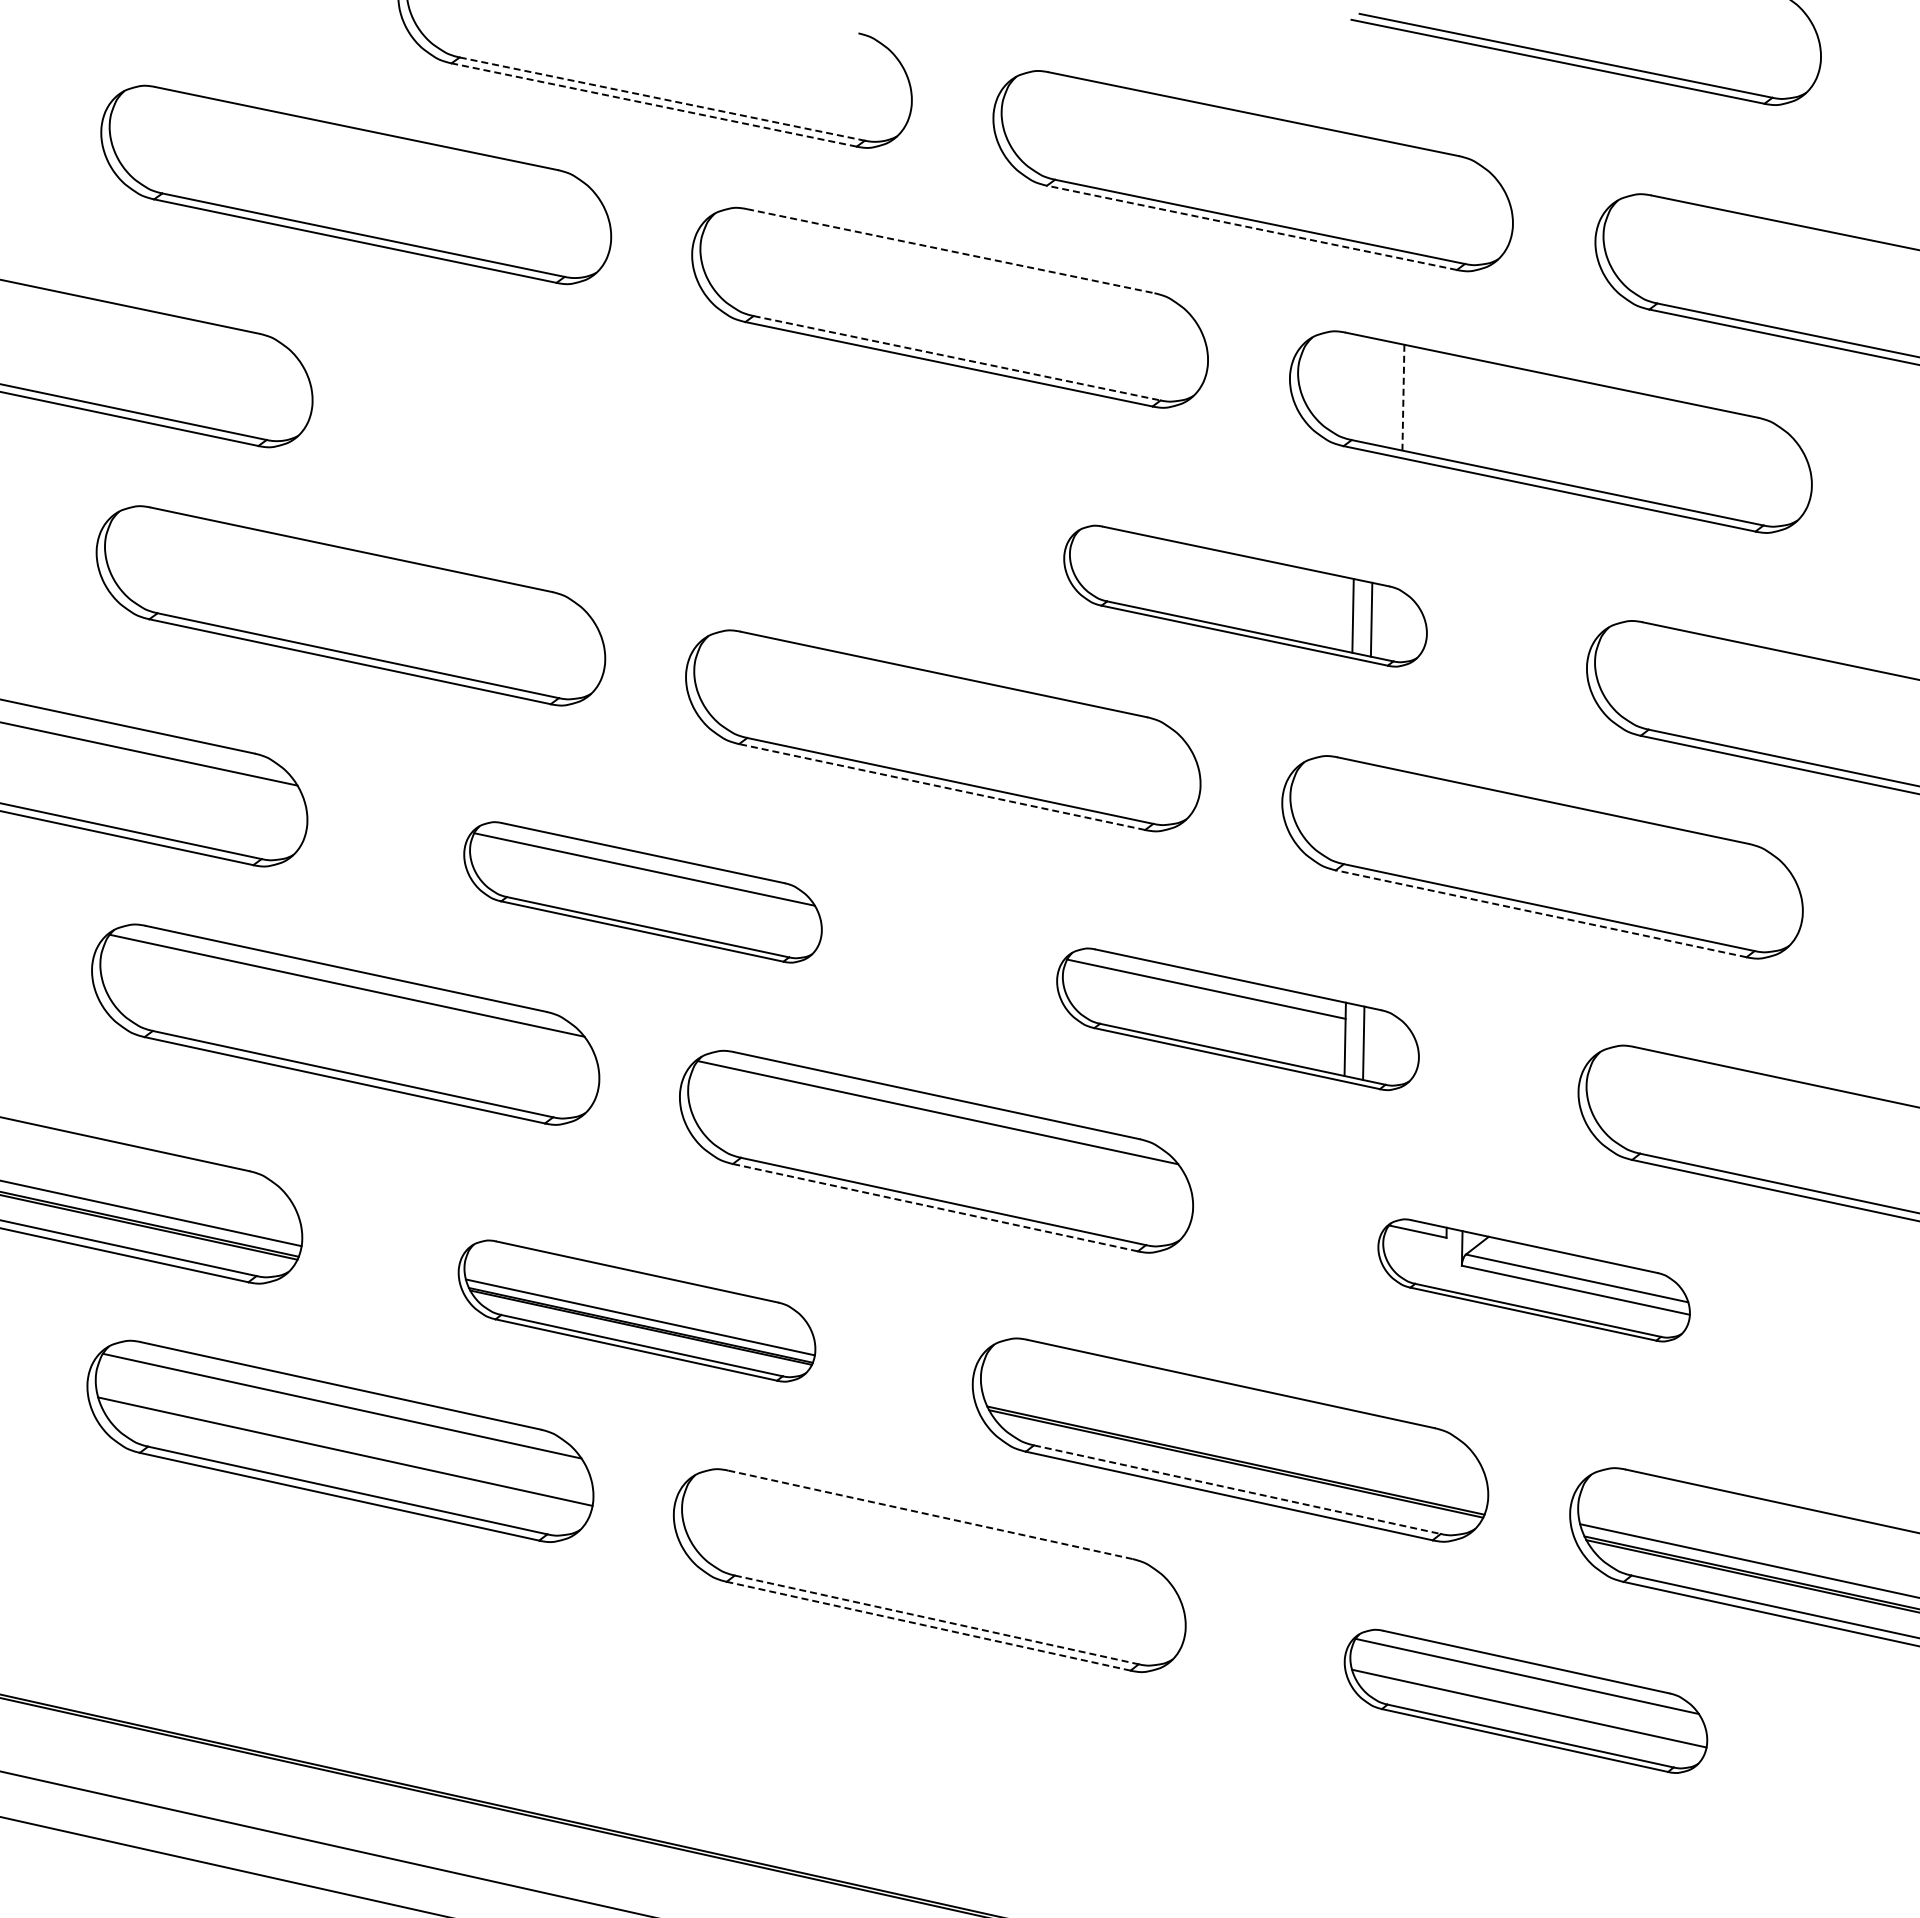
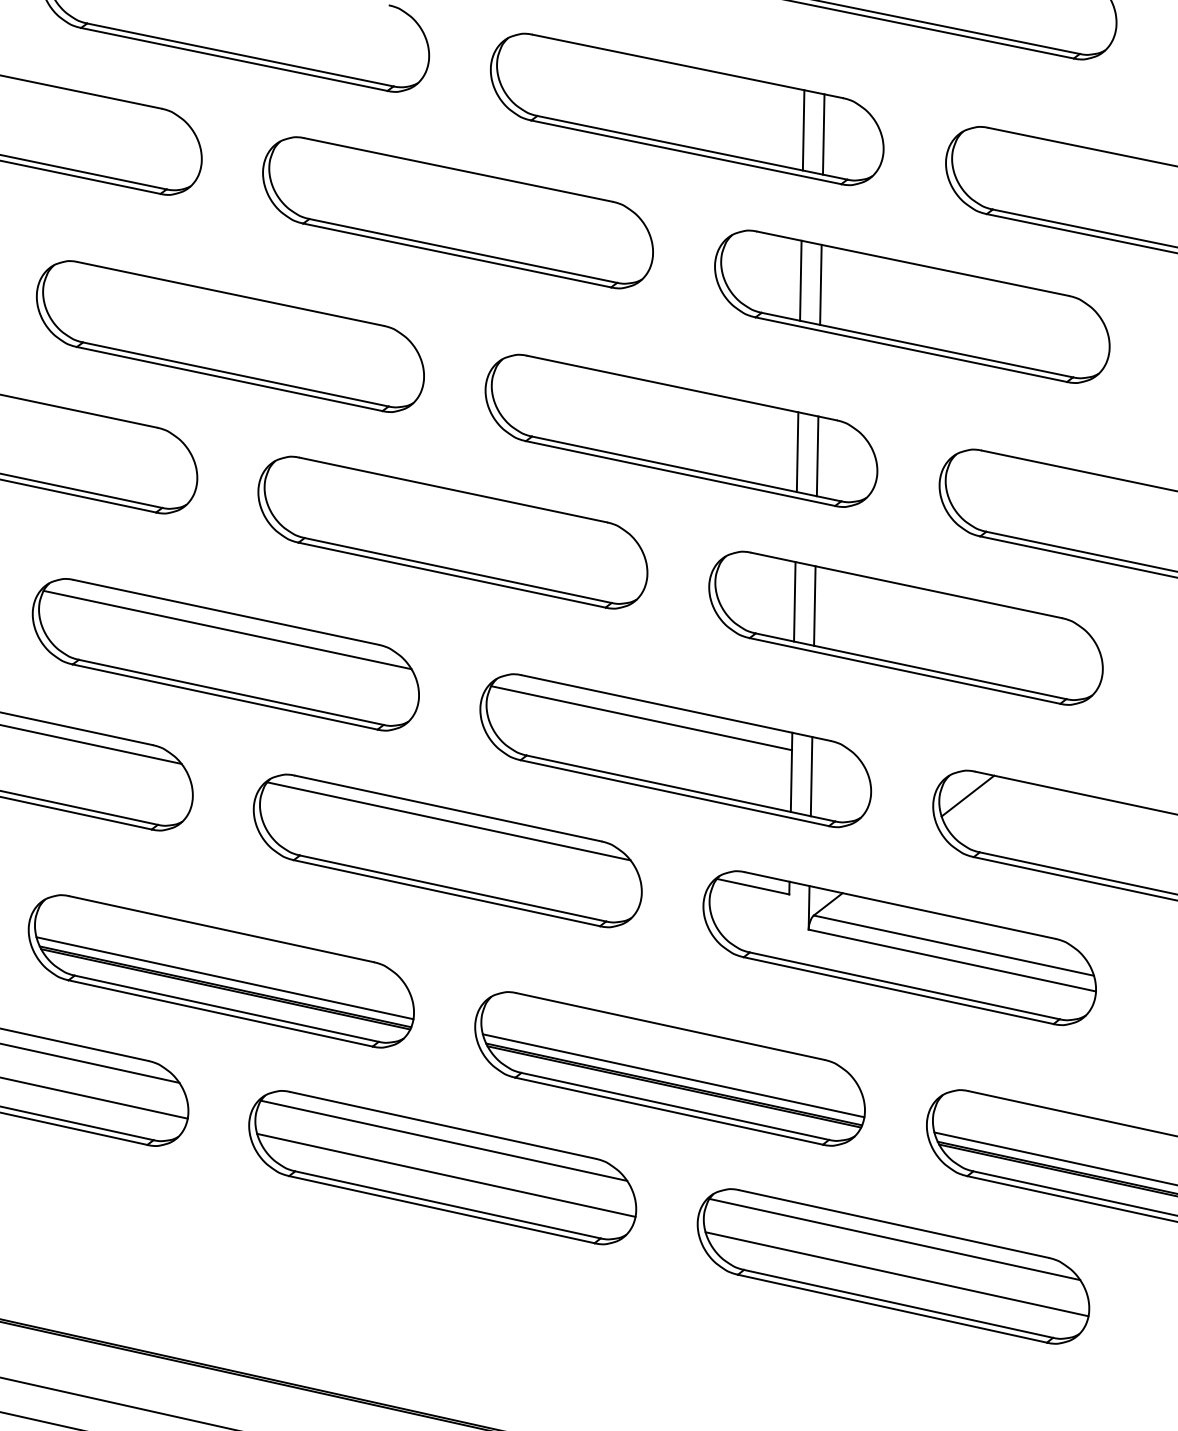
line: (662, 99) -> (240, 55), dashed -> solid
line: (654, 105) -> (234, 59), dashed -> solid
line: (1407, 198) -> (803, 130), added
line: (1433, 204) -> (823, 134), added
line: (1251, 227) -> (685, 152), dashed -> solid
line: (950, 251) -> (458, 170), dashed -> solid
line: (957, 358) -> (463, 251), dashed -> solid
line: (1403, 397) -> (800, 280), dashed -> solid
line: (1429, 403) -> (820, 285), added
part: (649, 471) -> (230, 336), added
part: (1245, 595) -> (681, 430), size x1.43
line: (942, 787) -> (452, 575), dashed -> solid
line: (1395, 821) -> (794, 601), added
line: (1421, 827) -> (814, 605), added
part: (642, 892) -> (225, 654), size x1.43
line: (1541, 913) -> (905, 670), dashed -> solid
part: (1237, 1019) -> (675, 750), size x1.43
line: (1624, 1079) -> (967, 796), added
line: (934, 1207) -> (446, 893), dashed -> solid
part: (1533, 1280) -> (899, 948), size x1.67
part: (636, 1310) -> (220, 970), size x1.43
line: (1234, 1449) -> (673, 1076), added
line: (1237, 1489) -> (675, 1106), dashed -> solid
line: (930, 1514) -> (443, 1125), dashed -> solid
line: (931, 1535) -> (444, 1141), added
line: (934, 1580) -> (446, 1175), added
line: (936, 1619) -> (447, 1204), dashed -> solid
line: (928, 1626) -> (441, 1209), dashed -> solid
part: (1525, 1701) -> (893, 1266), size x1.43

